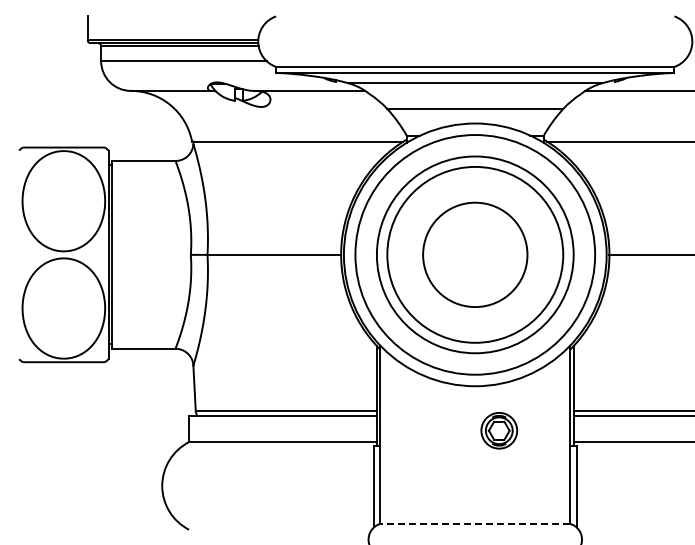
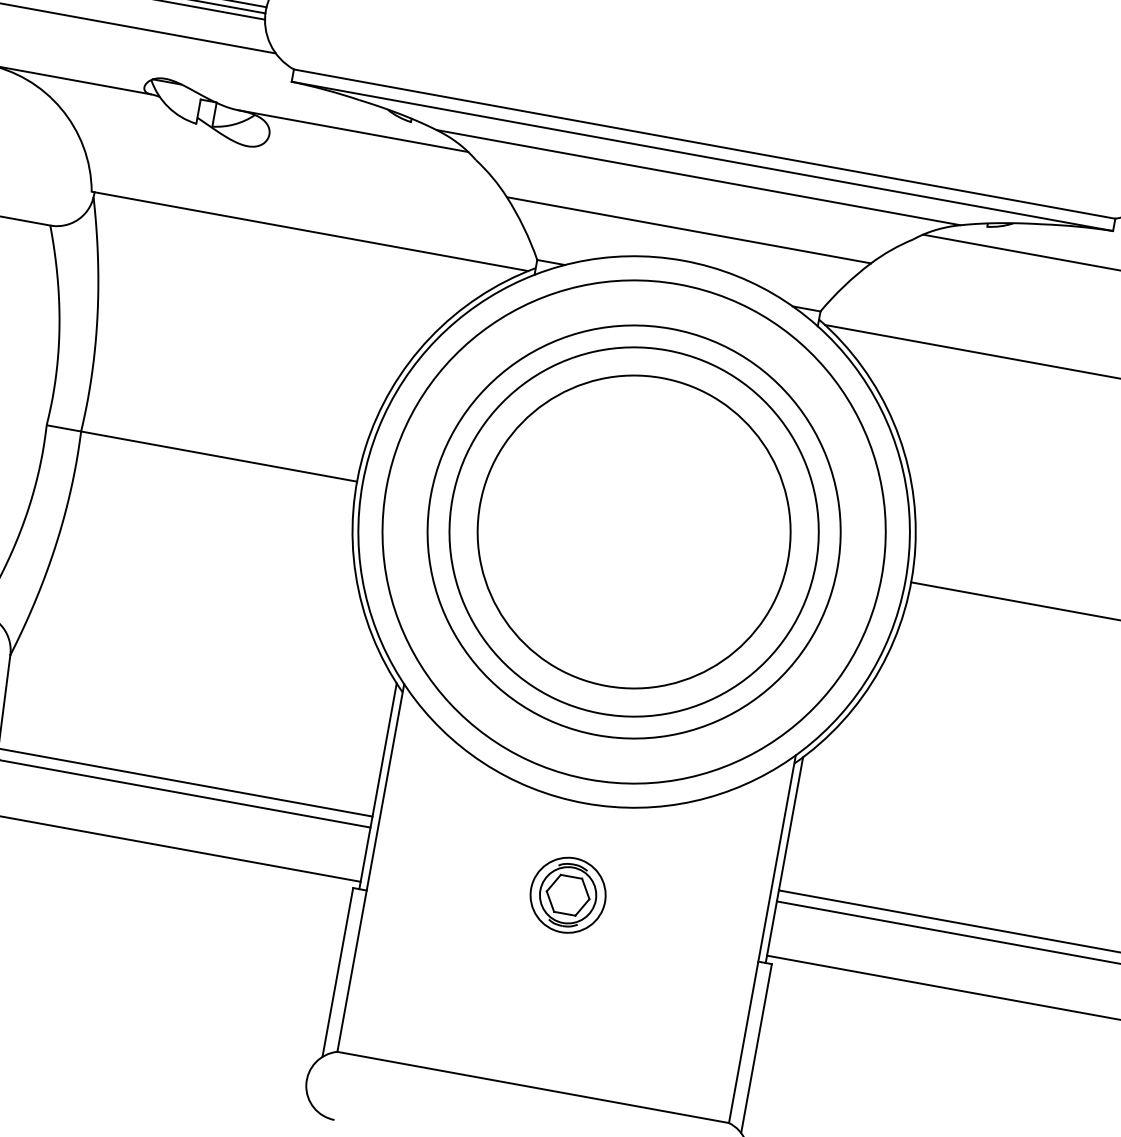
circle: (474, 254) -> (632, 530), size x1.43
part: (499, 430) -> (568, 894), moved
line: (475, 523) -> (533, 1086), dashed -> solid

